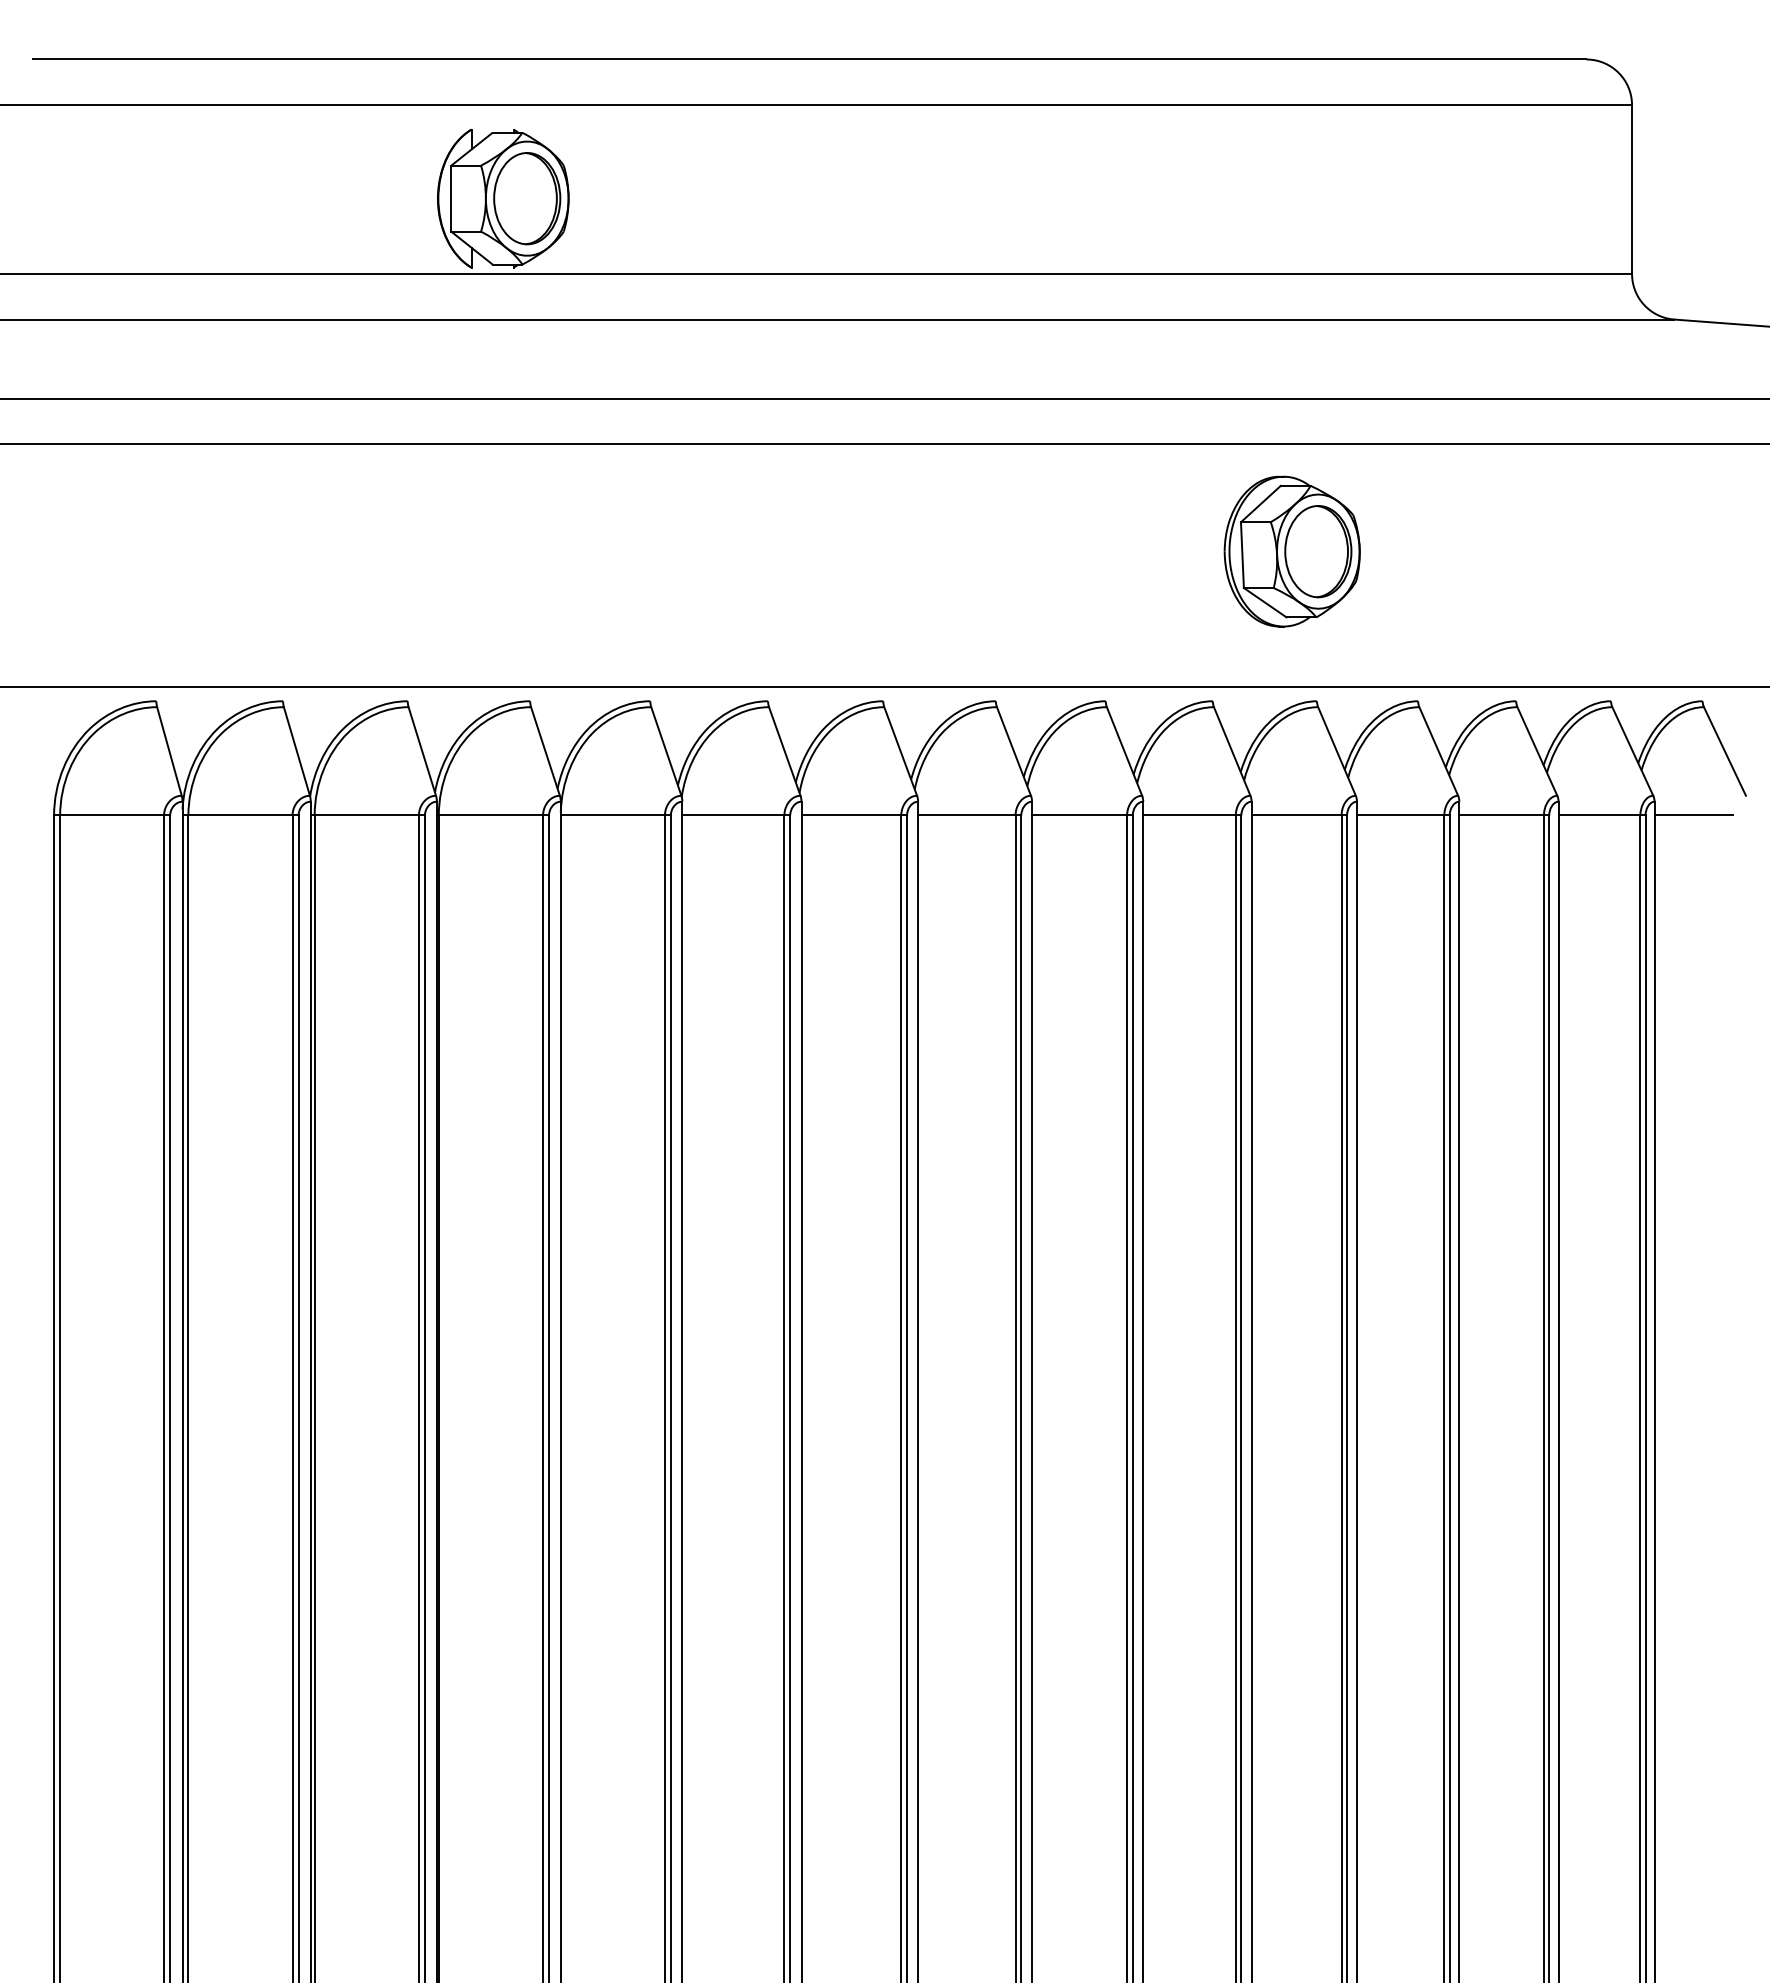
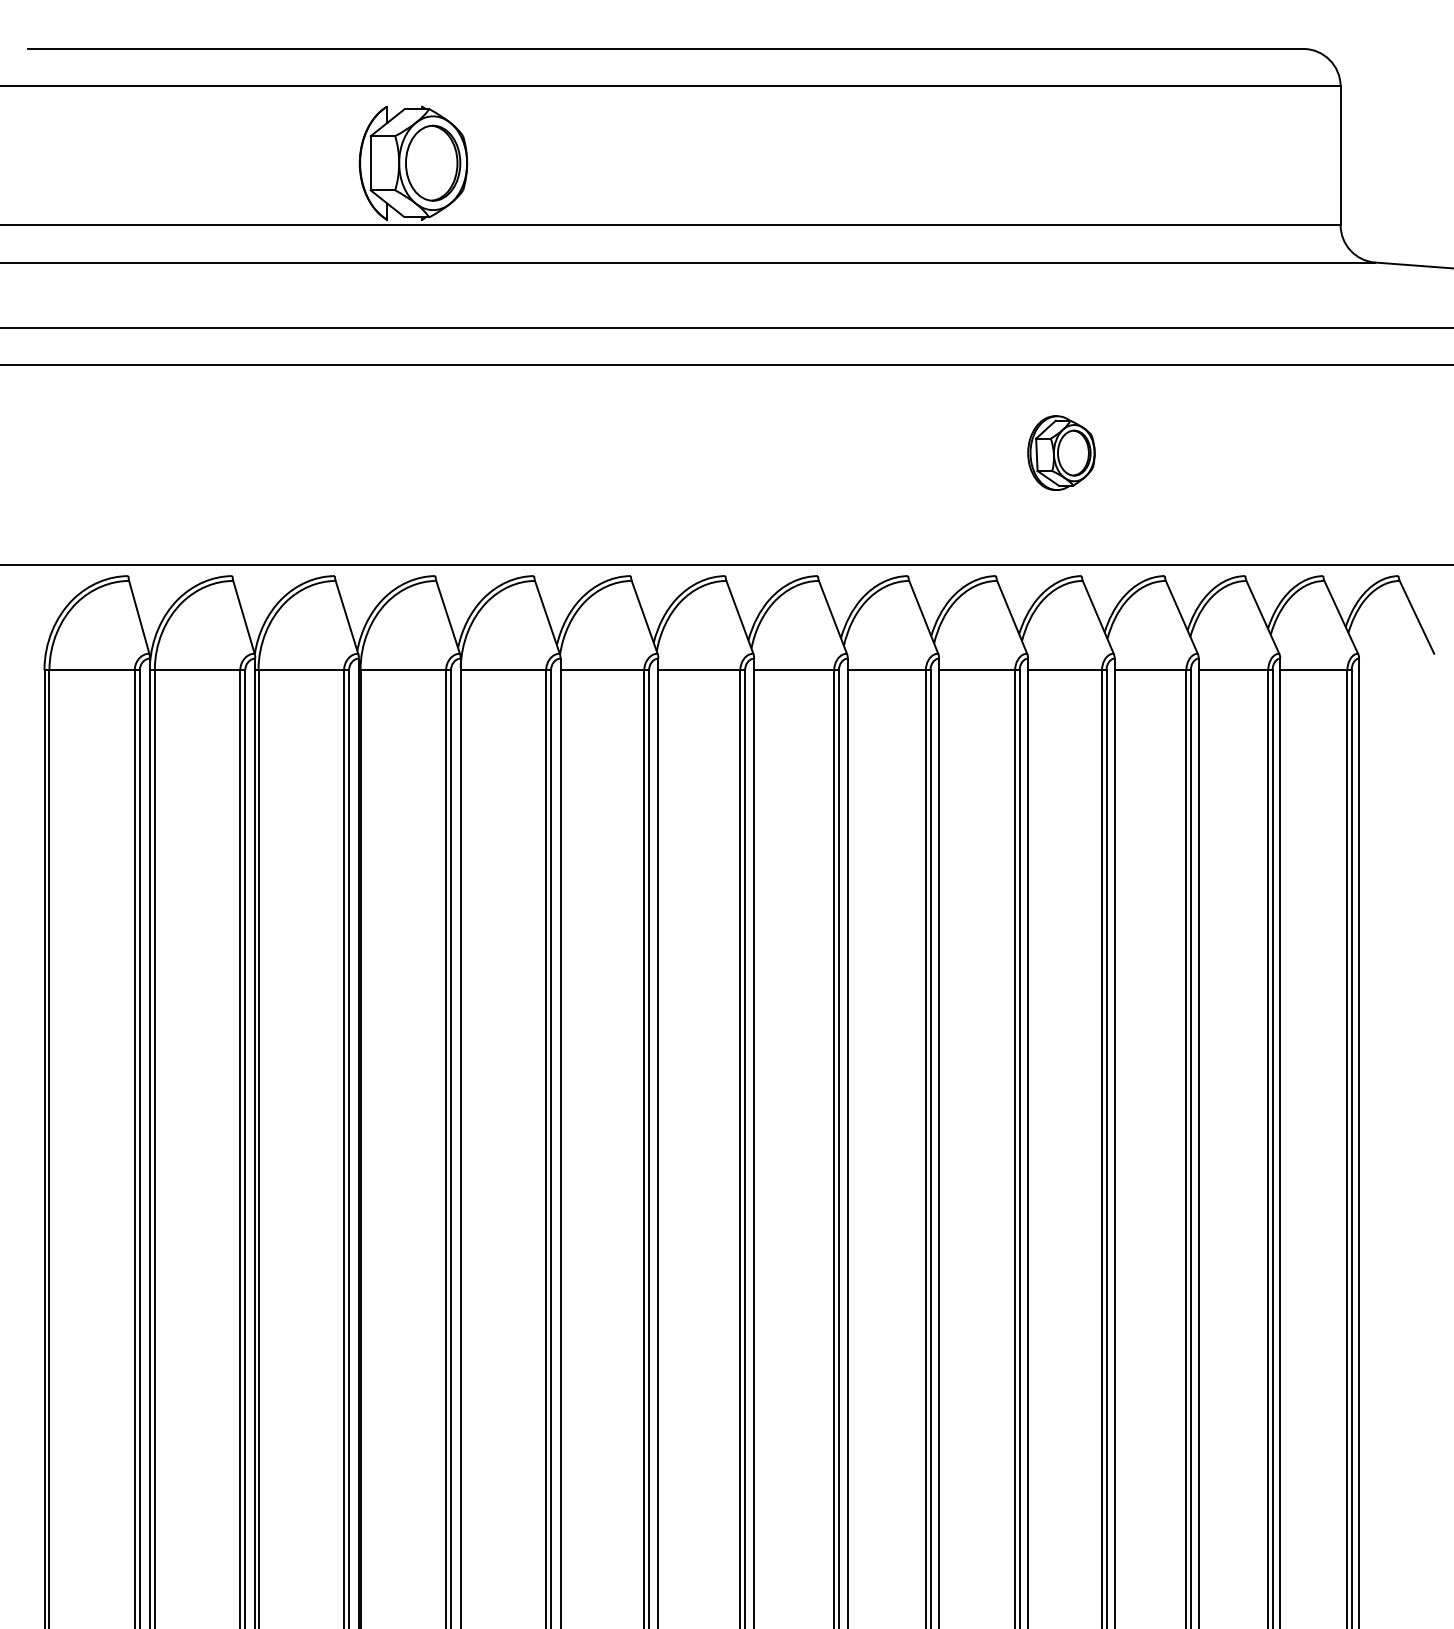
part: (1291, 551) -> (1060, 453), size x0.6
line: (1693, 815) -> (1391, 669), removed

